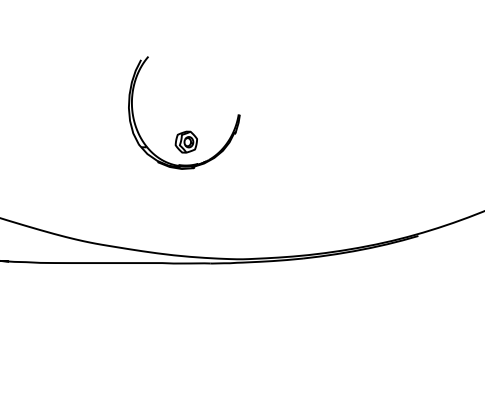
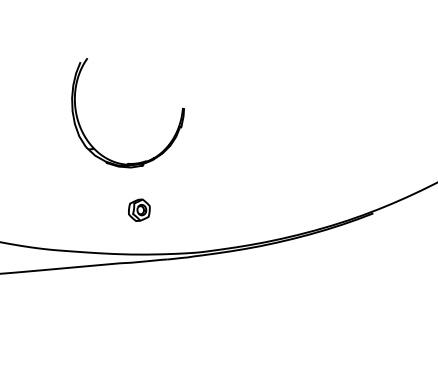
part: (185, 141) -> (138, 209), moved

